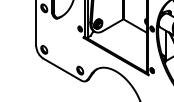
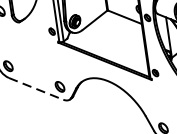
line: (62, 69) -> (36, 88), solid -> dashed

